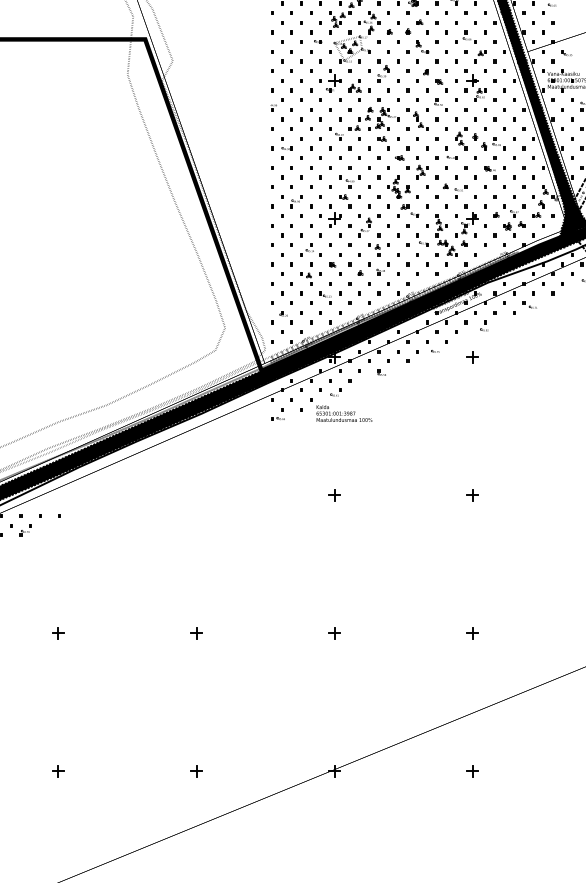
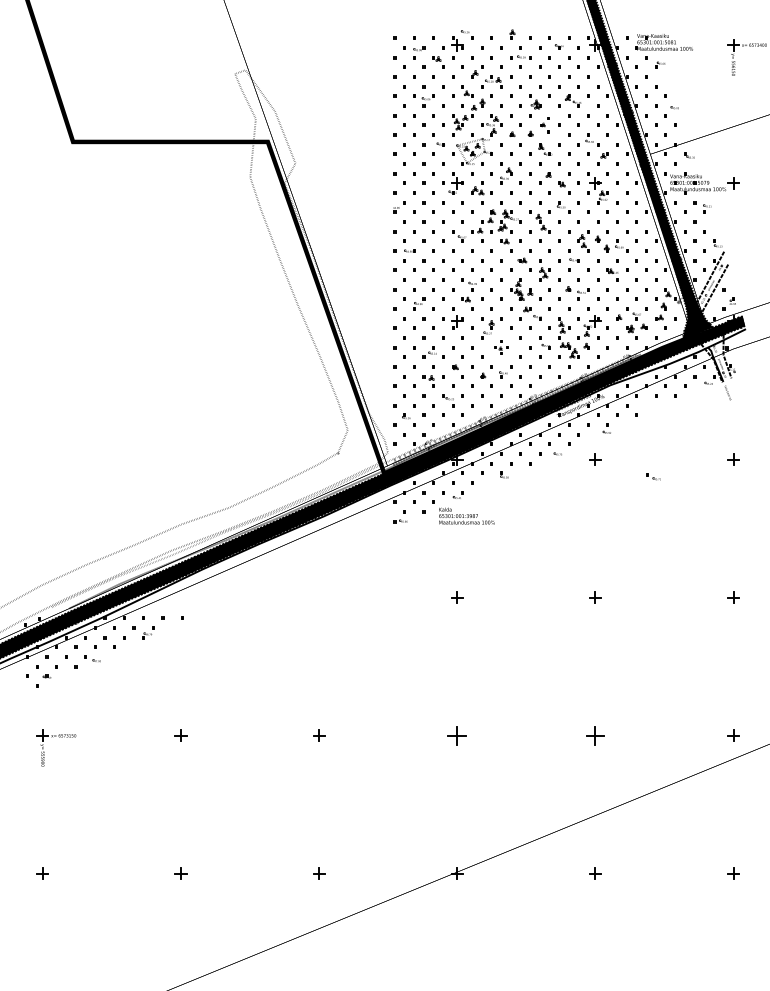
part: (421, 23) -> (544, 125), size x0.7
part: (378, 245) -> (501, 347), size x0.6
part: (529, 305) -> (653, 476), moved
part: (334, 633) -> (457, 735), size x1.6
part: (472, 633) -> (595, 735), size x1.6

